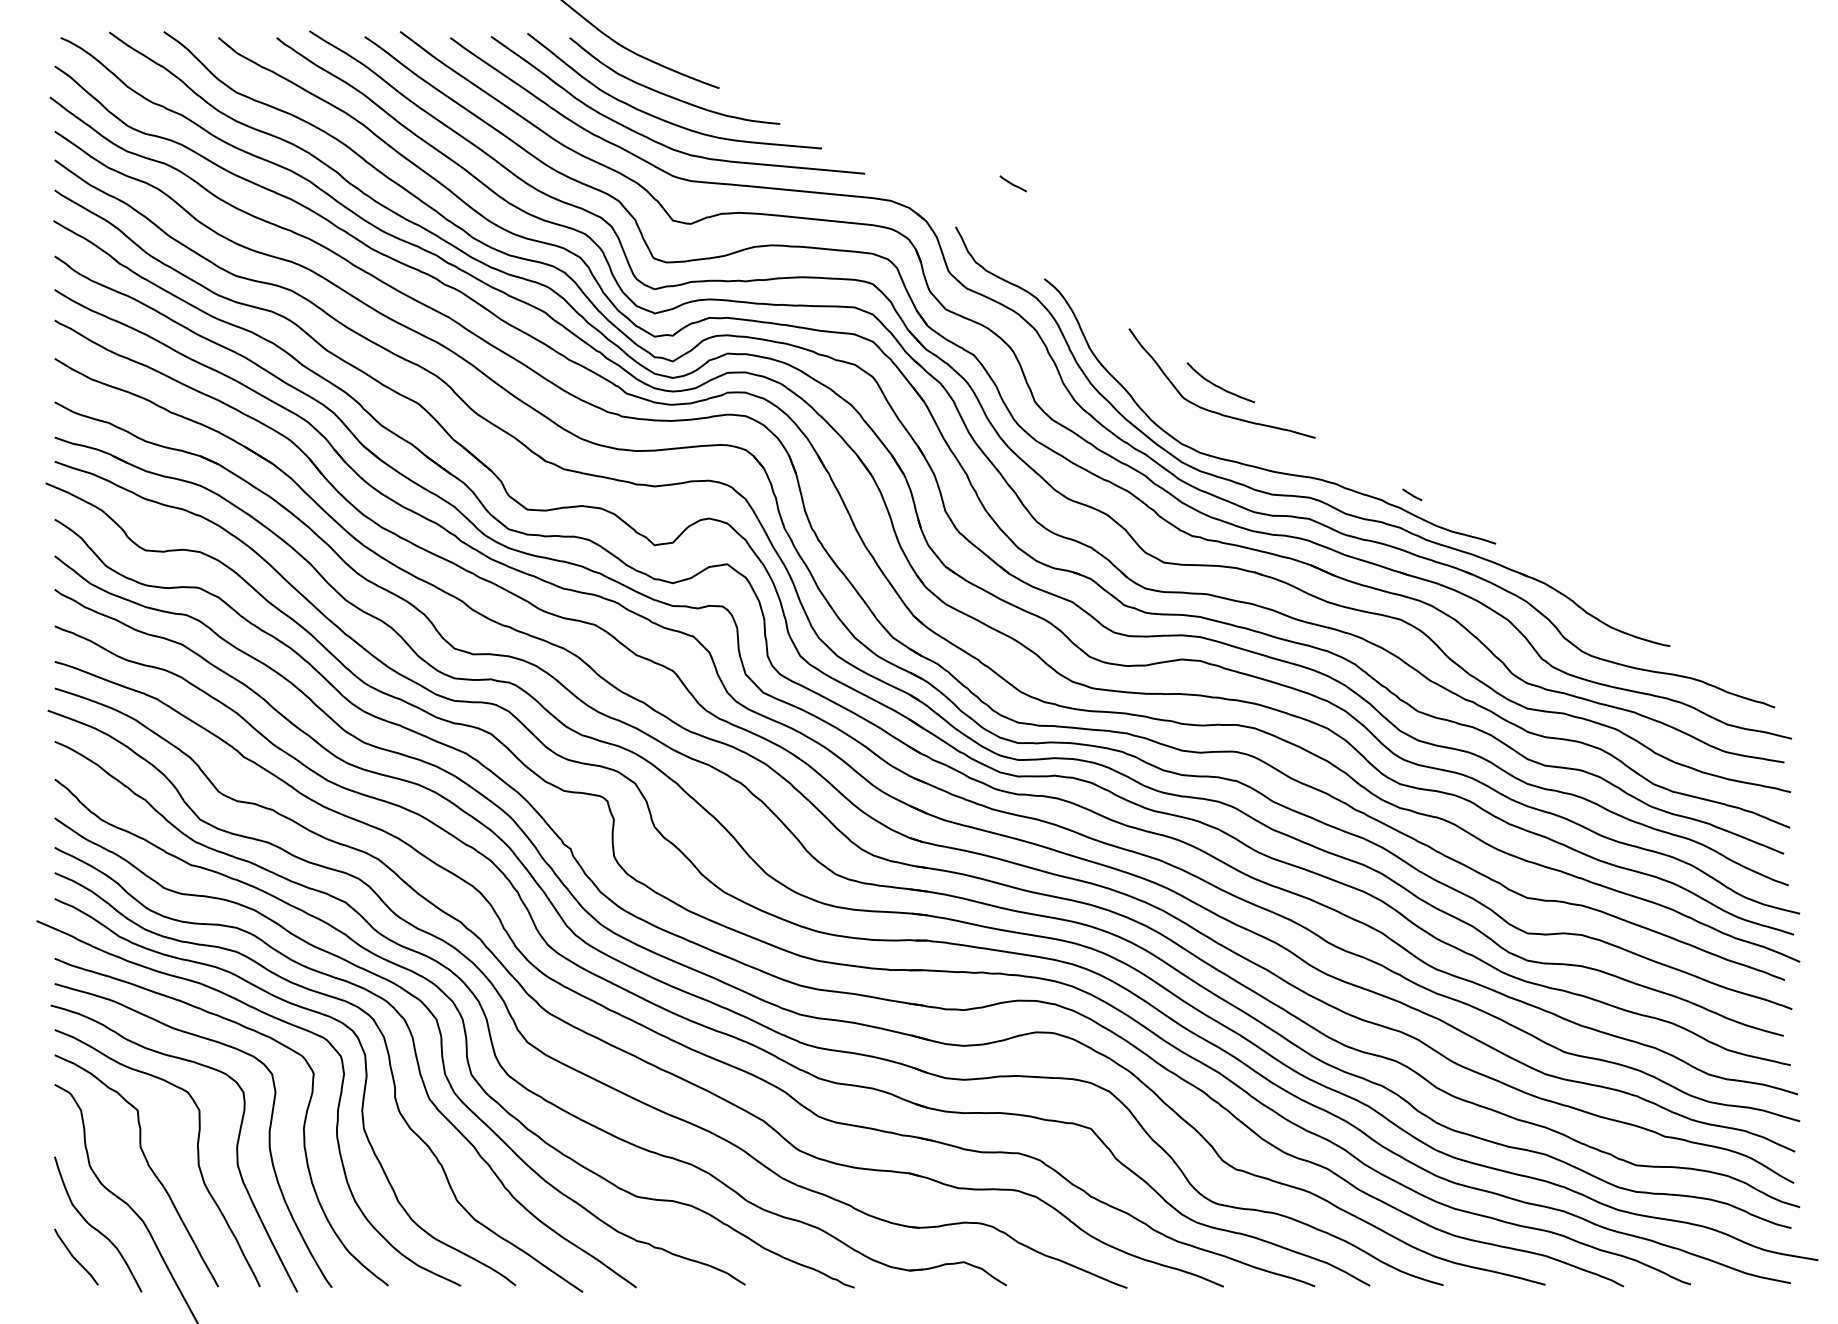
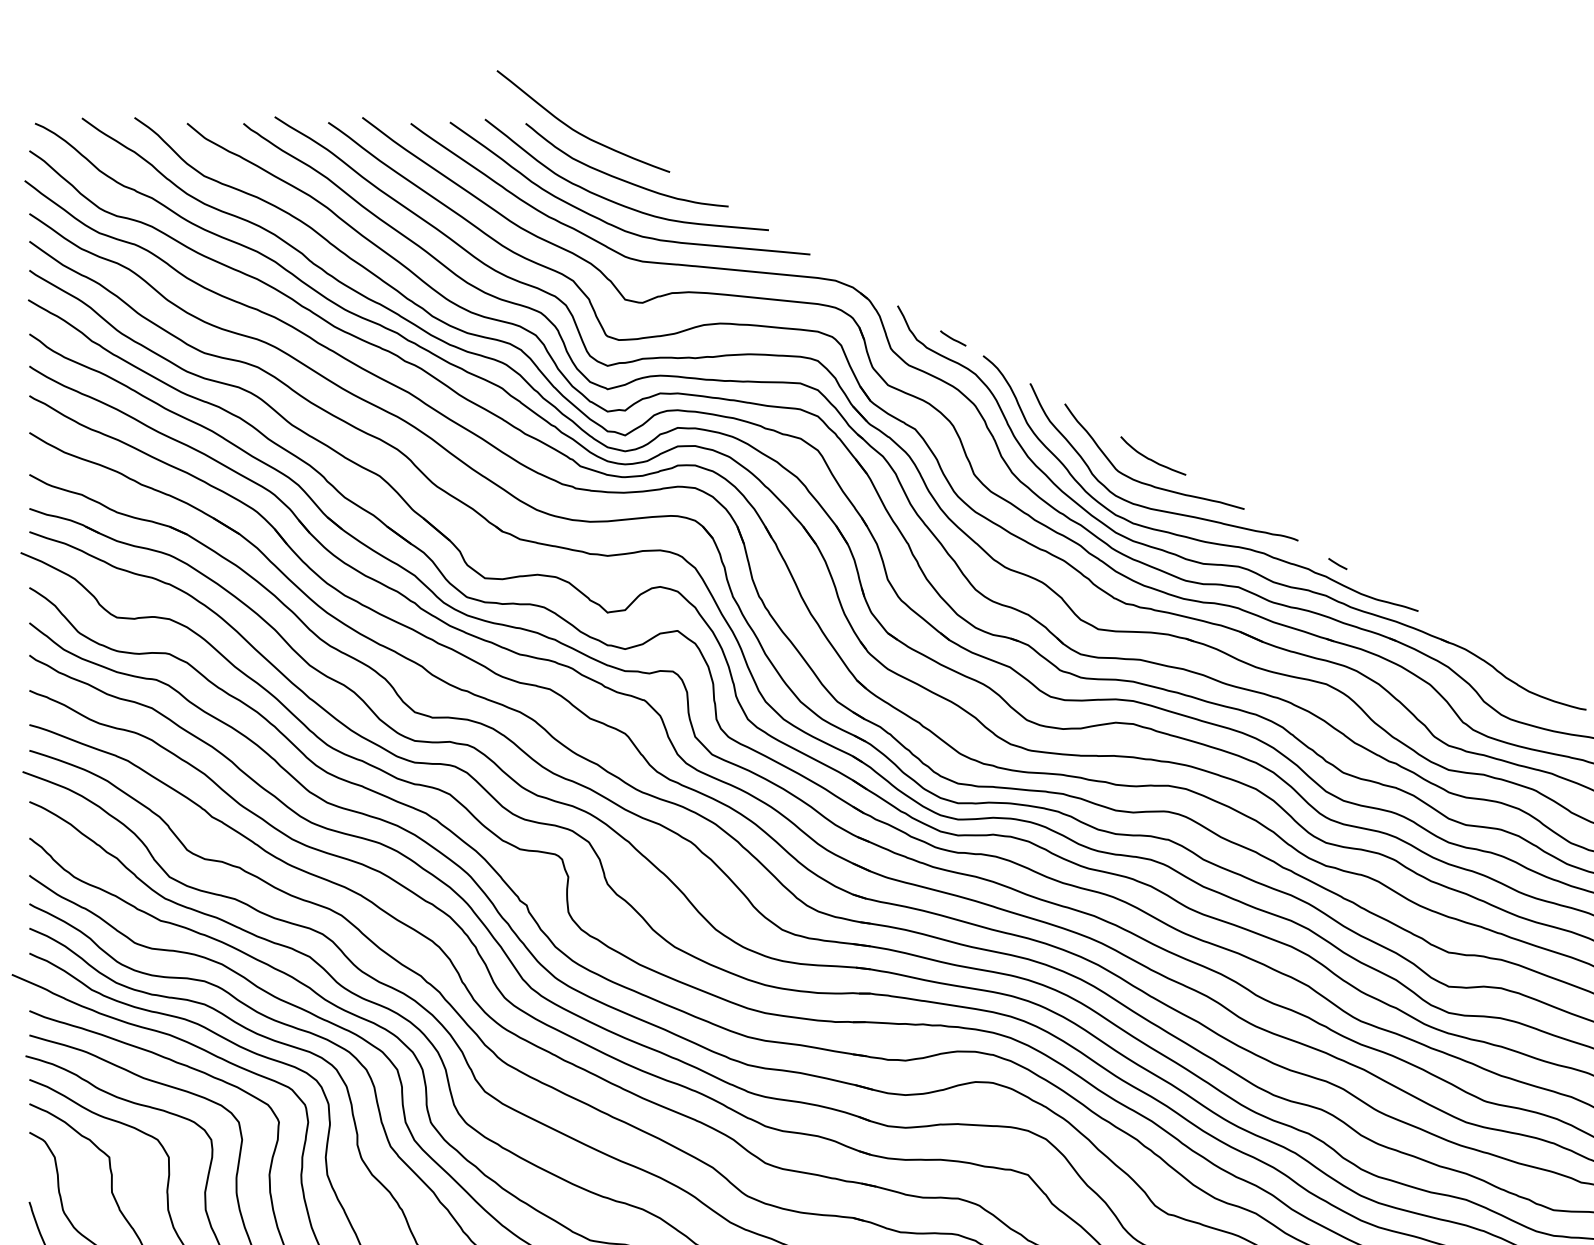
curve: (1012, 183) -> (952, 338), moved
curve: (1223, 437) -> (1155, 508), added

